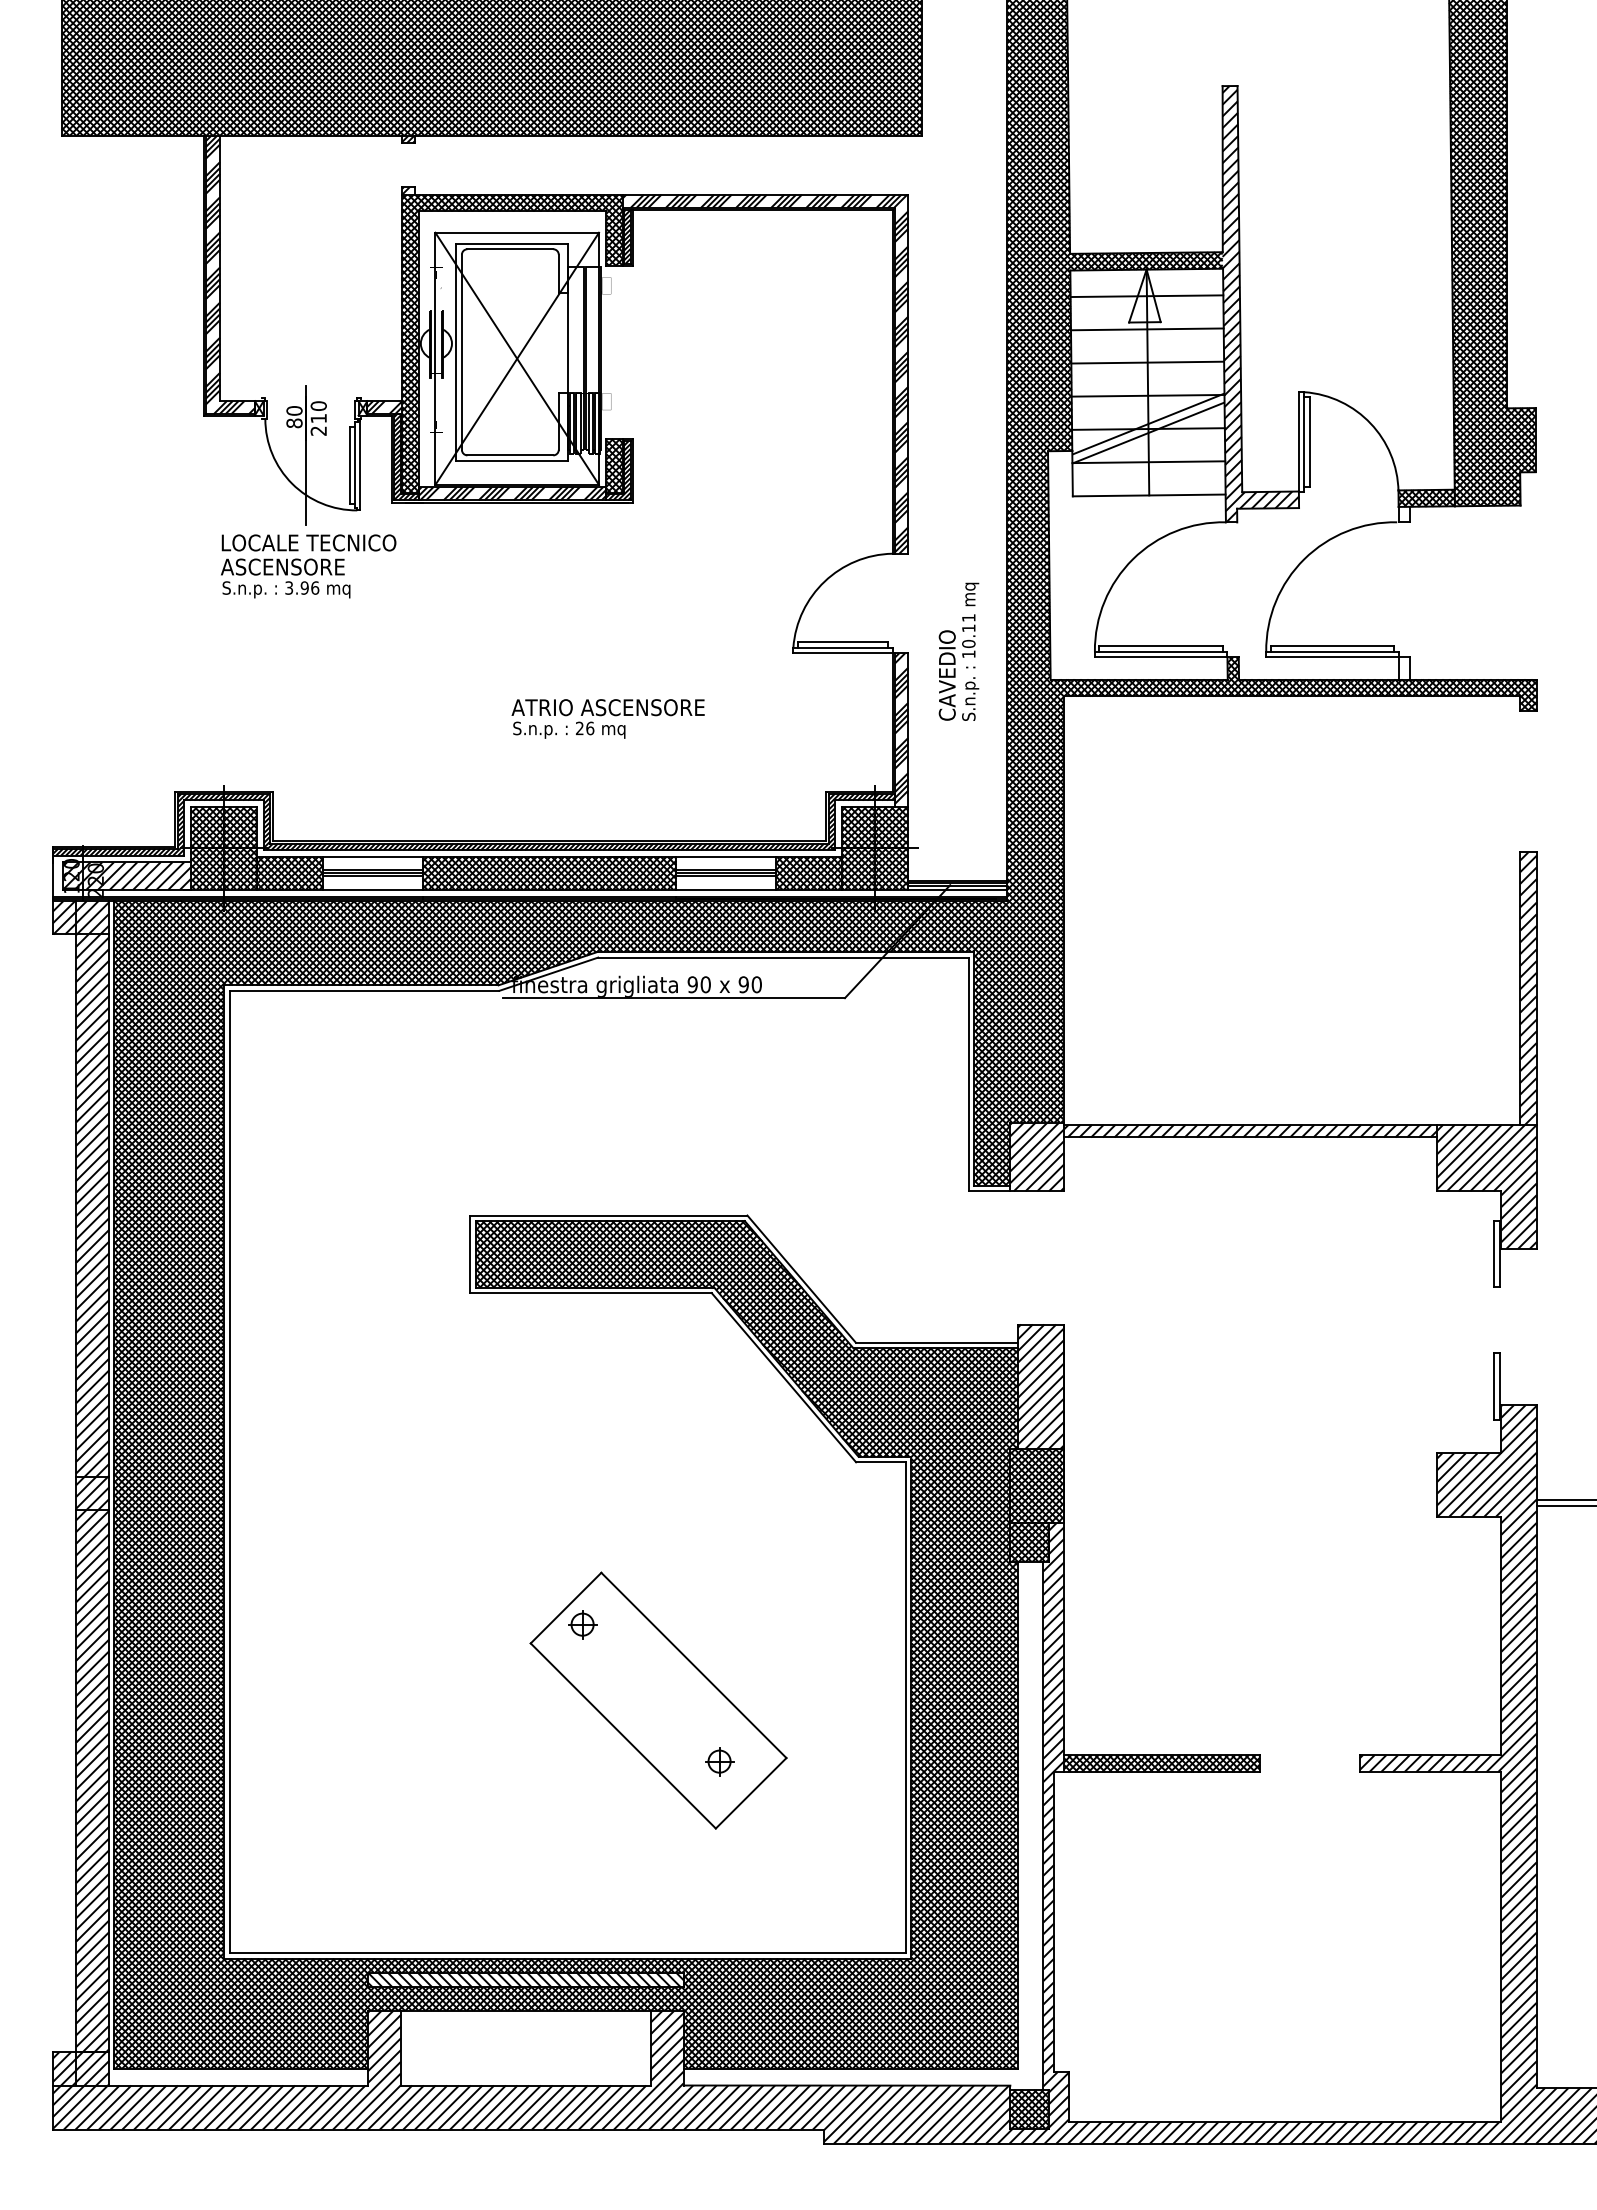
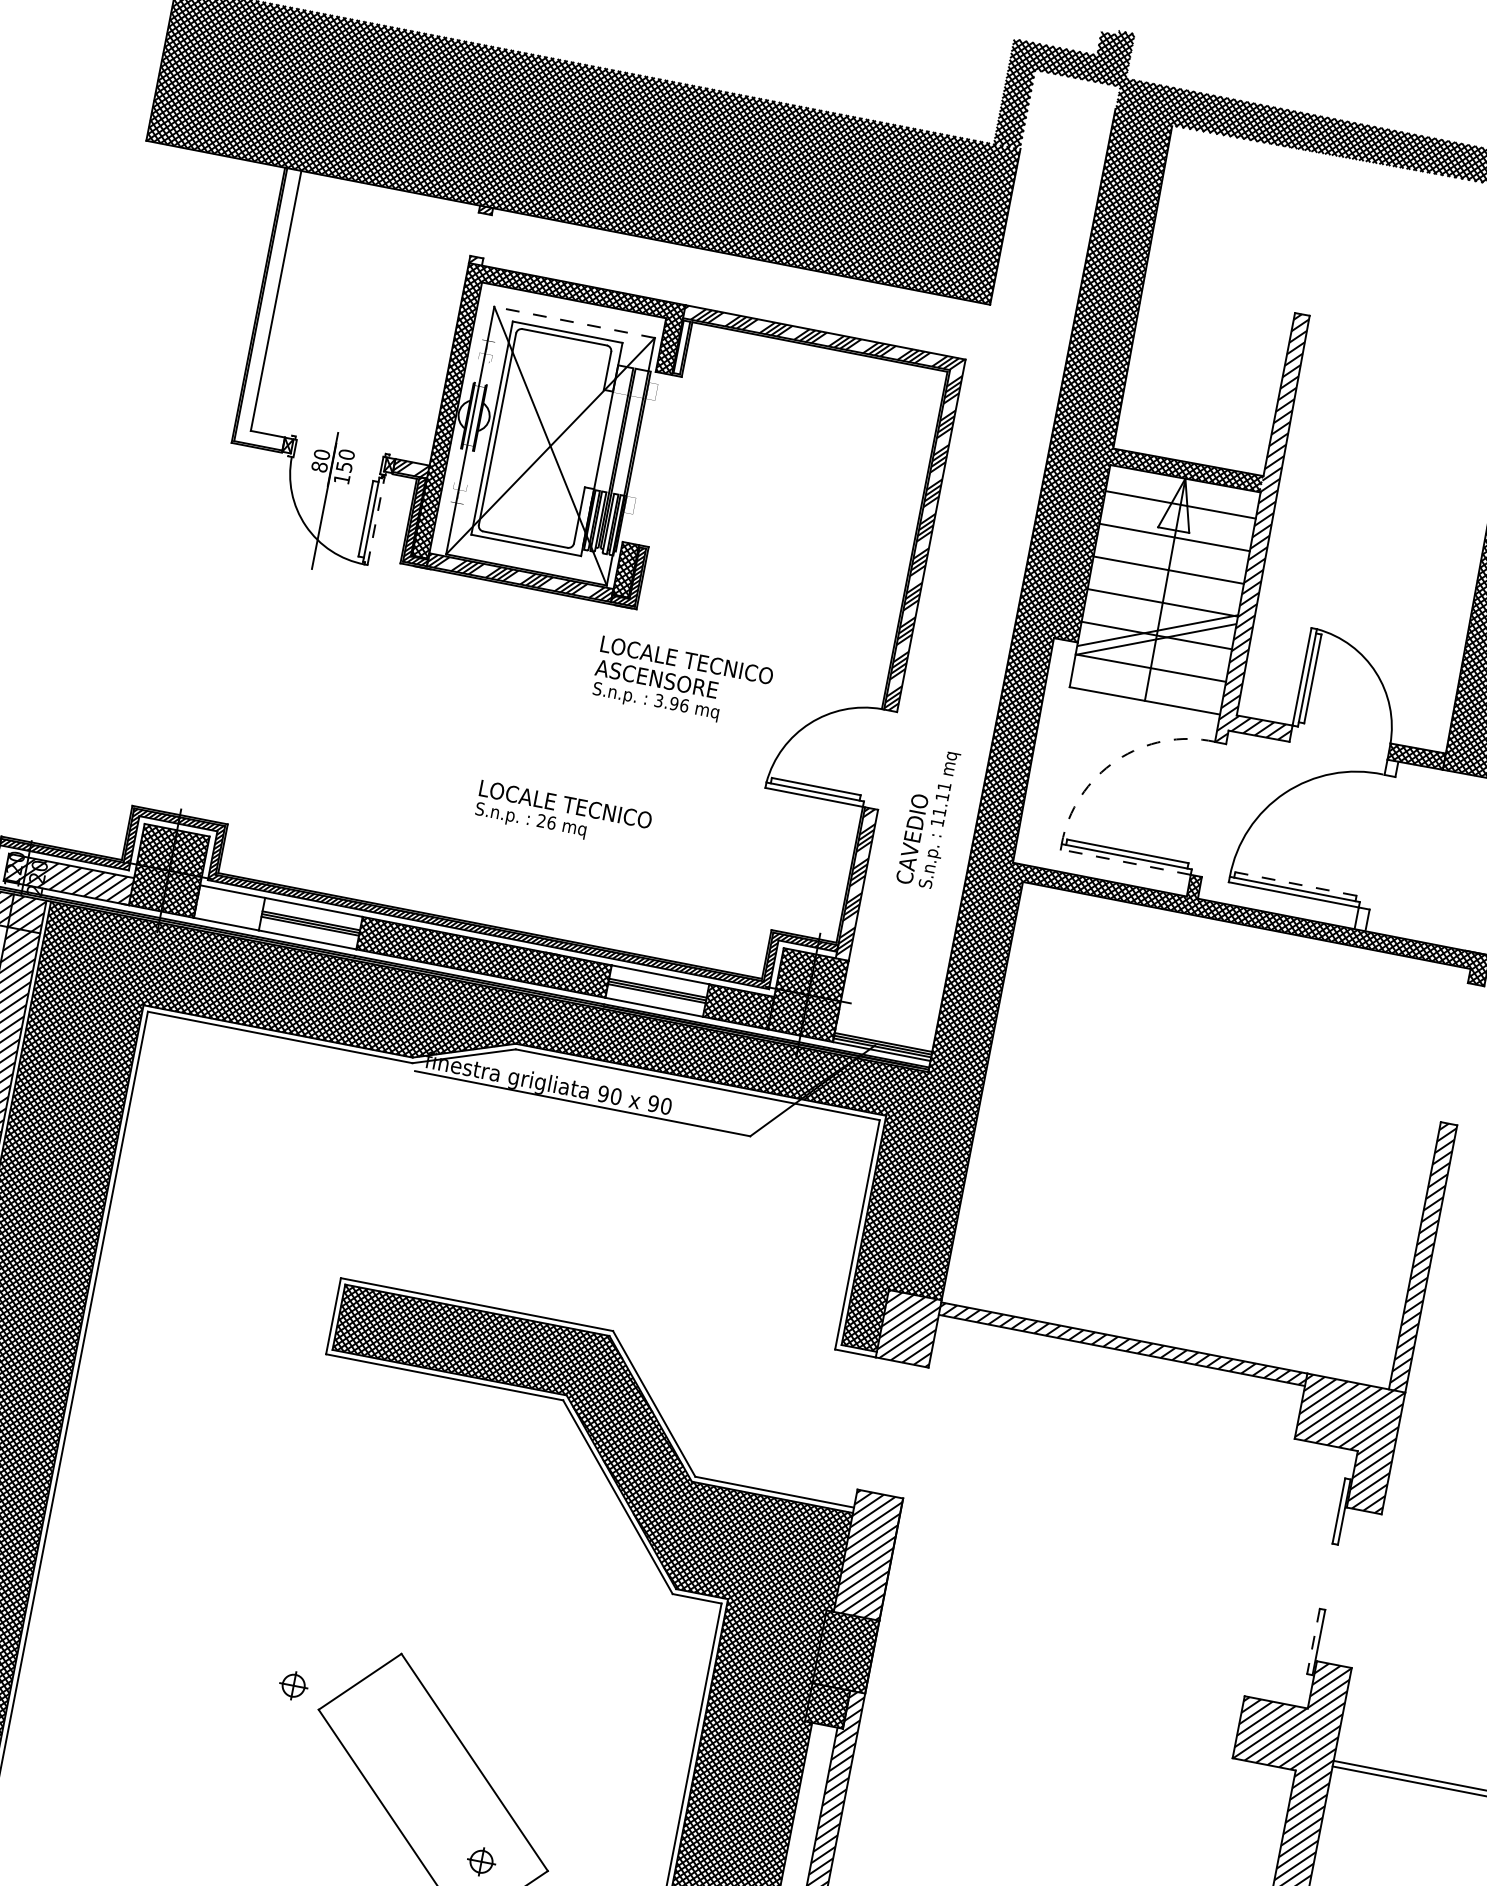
line: (517, 232) -> (574, 322), solid -> dashed
hatch: (626, 236) -> (681, 346), removed
hatch: (229, 275) -> (284, 309), removed
text: (318, 424) -> (342, 472), 210 -> 150
line: (360, 465) -> (376, 520), solid -> dashed
arc: (1132, 559) -> (1116, 760), solid -> dashed
text: (308, 566) -> (682, 683), moved
text: (968, 643) -> (939, 811), 10.11 -> 11.11
line: (1332, 646) -> (1295, 884), solid -> dashed
line: (1160, 657) -> (1125, 862), solid -> dashed
text: (607, 707) -> (572, 805), ATRIO ASCENSORE -> LOCALE TECNICO
hatch: (290, 872) -> (229, 907), removed
line: (1494, 1387) -> (1313, 1642), solid -> dashed
part: (582, 1624) -> (293, 1685), moved

